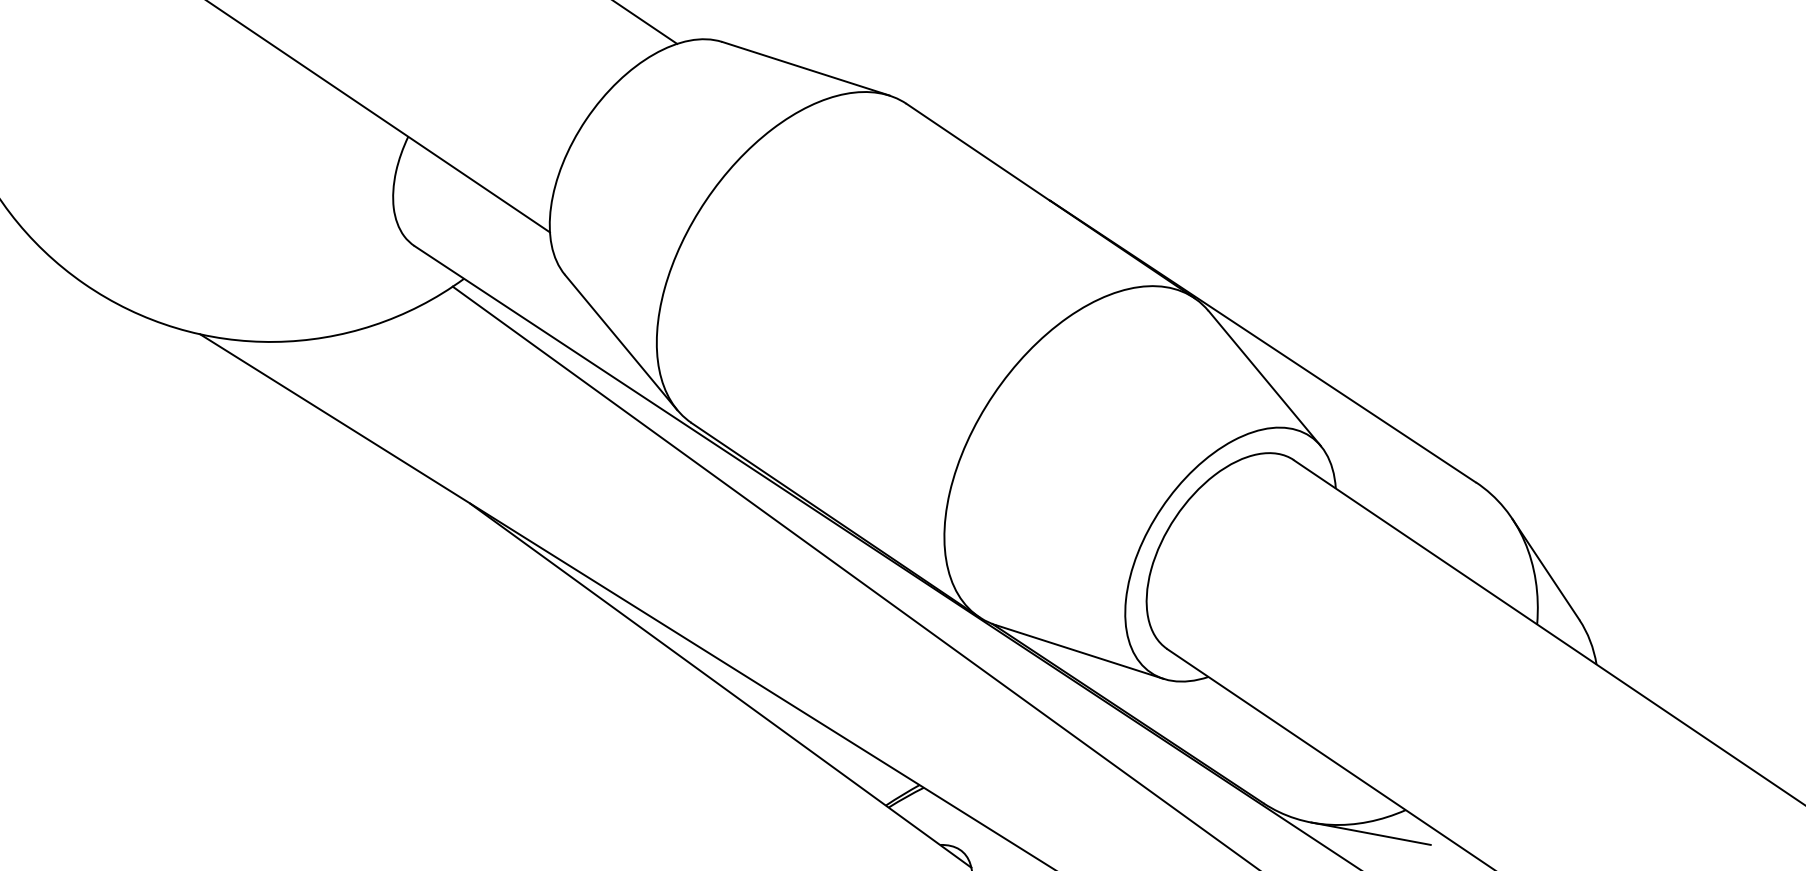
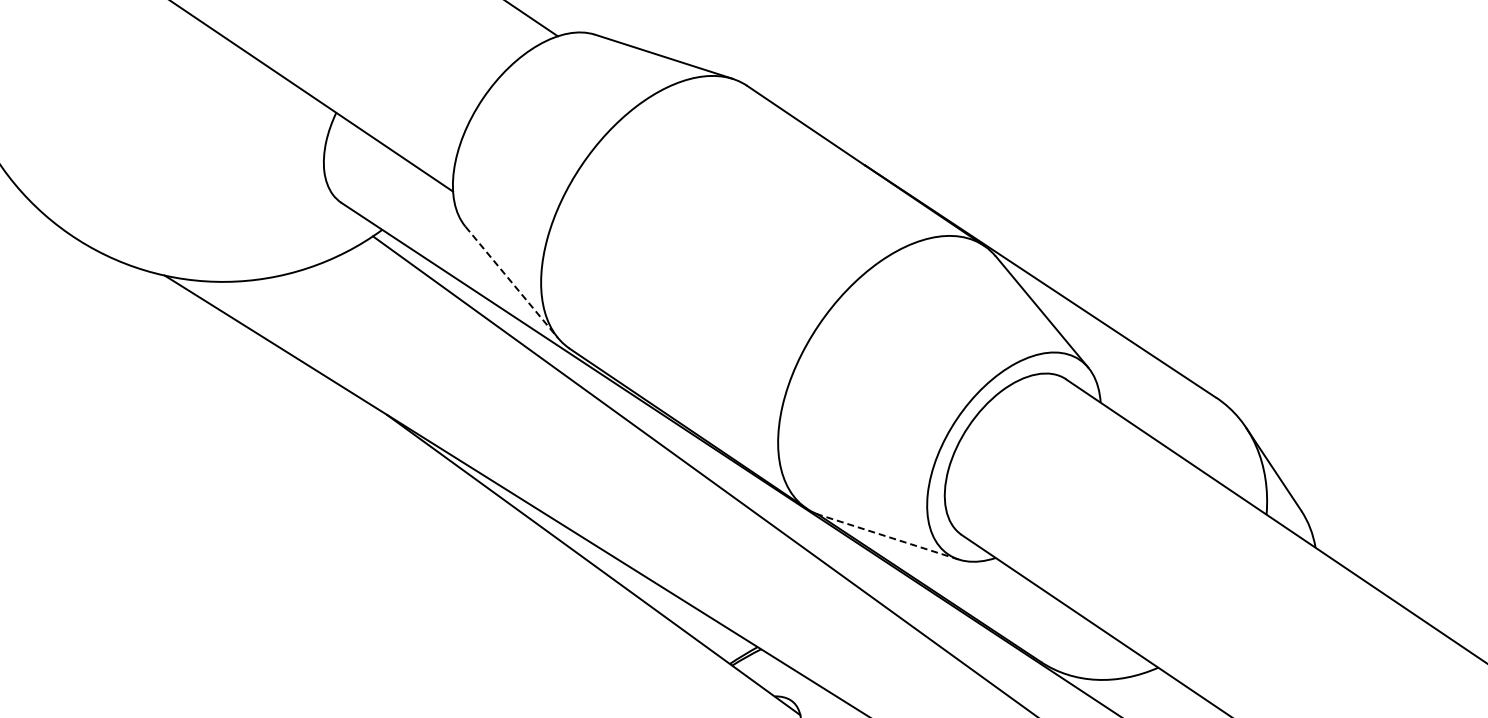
line: (622, 342) -> (512, 282), solid -> dashed
line: (1079, 652) -> (889, 537), solid -> dashed
line: (1370, 832) -> (1129, 686), removed

